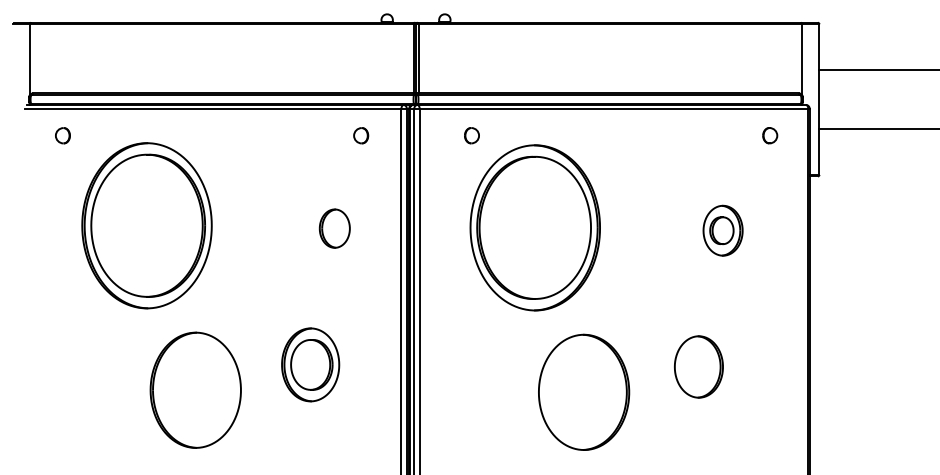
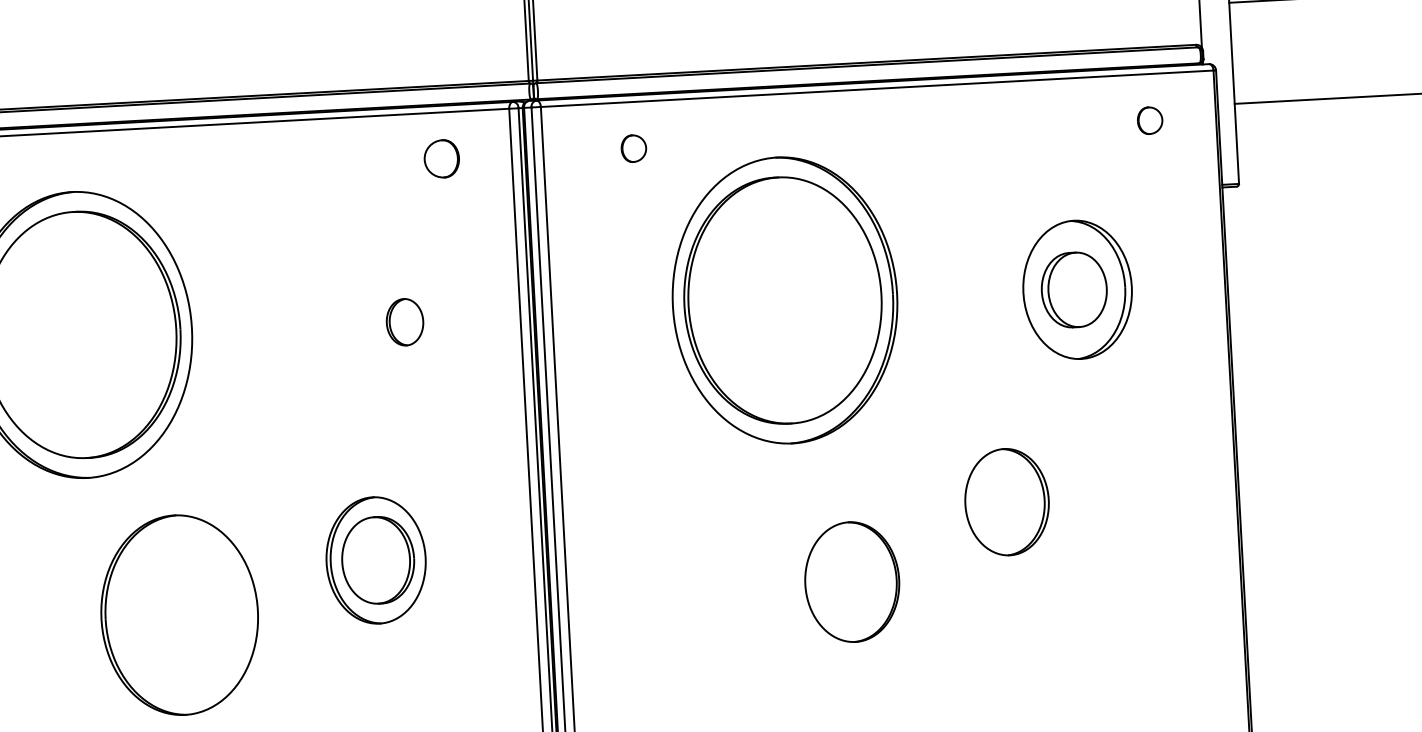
part: (361, 135) -> (442, 158), size x1.4
part: (534, 227) -> (783, 299), moved
part: (334, 228) -> (404, 322), size x0.7
part: (722, 230) -> (1076, 289), size x1.6
part: (698, 366) -> (1006, 501), moved
part: (584, 391) -> (852, 580), size x0.6

